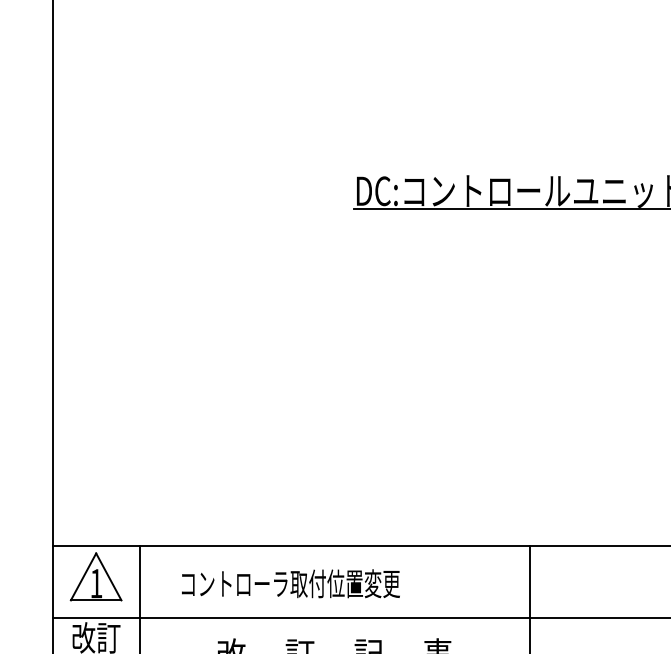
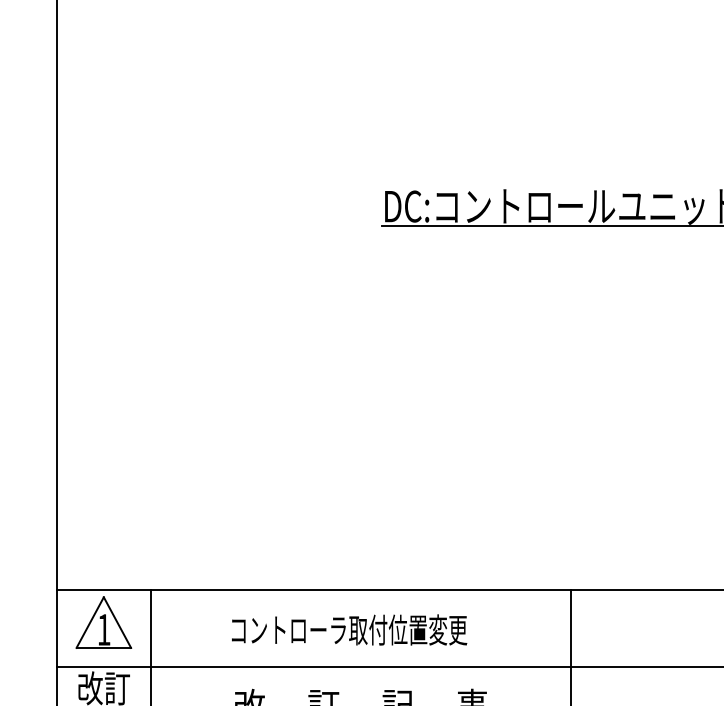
text: (290, 583) -> (349, 629), moved

